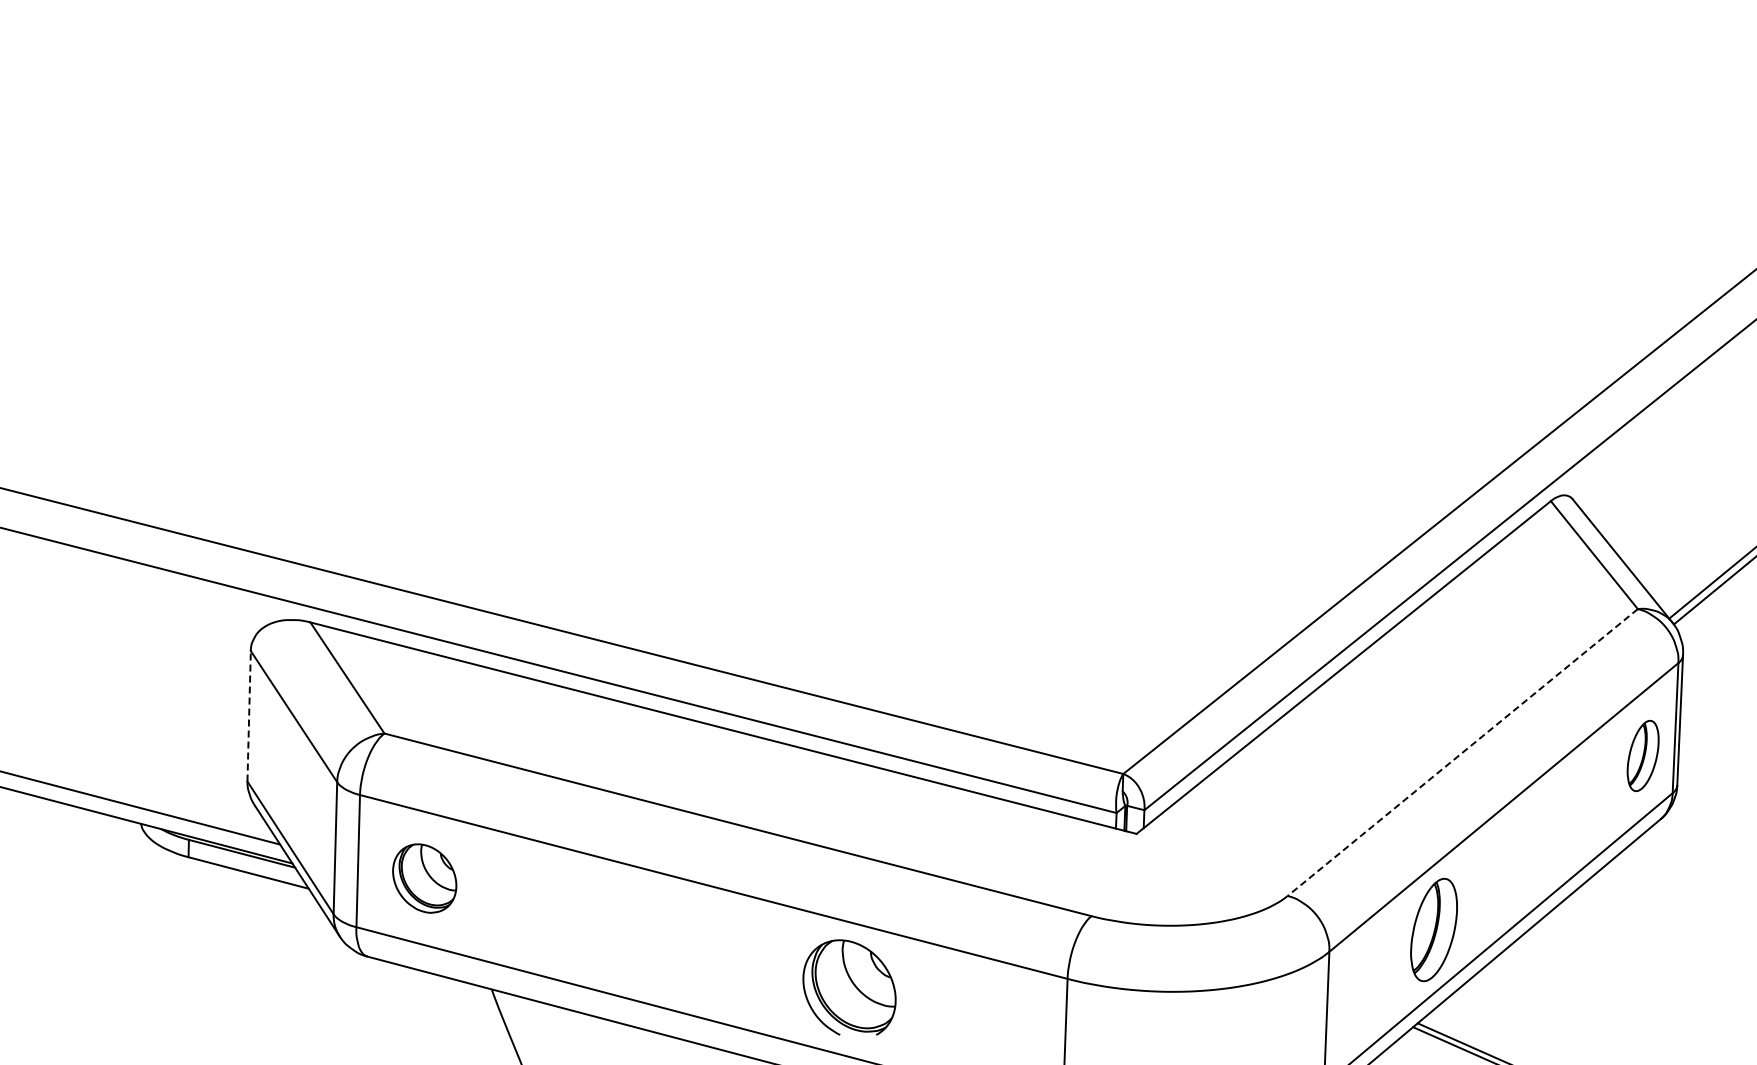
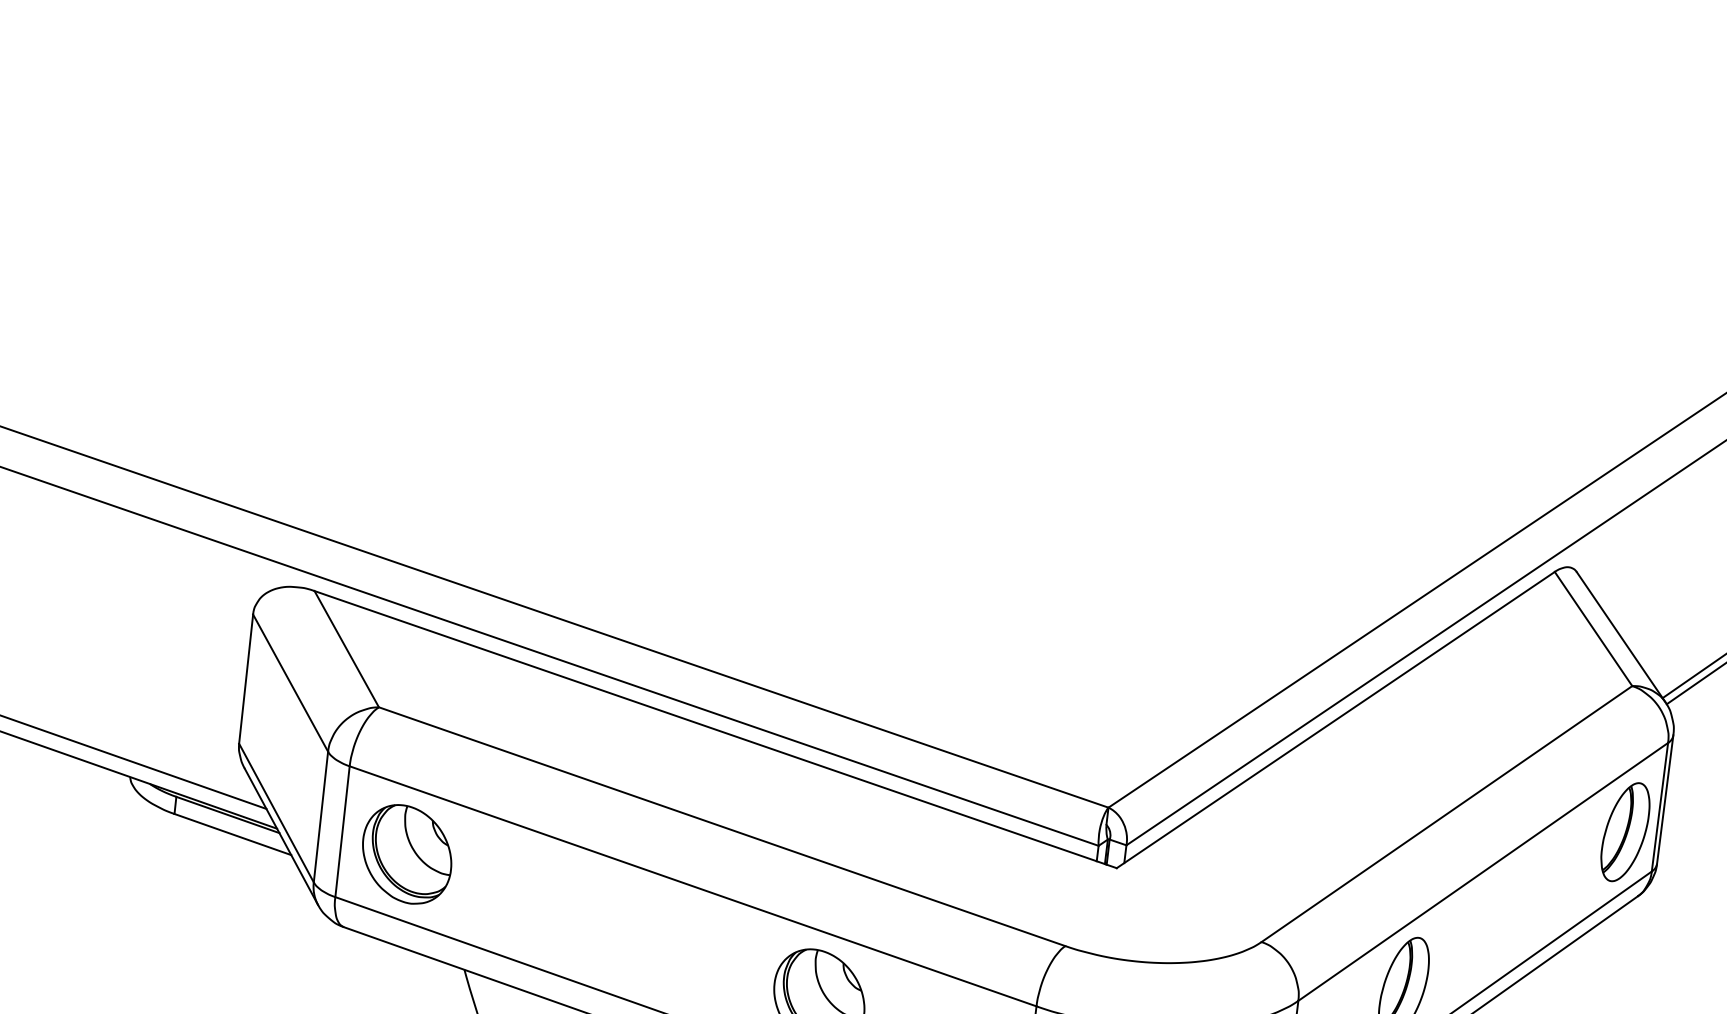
line: (249, 715) -> (246, 678), dashed -> solid
line: (1462, 752) -> (1446, 814), dashed -> solid
part: (1643, 755) -> (1625, 831), size x1.43
part: (424, 878) -> (406, 854), size x1.43

